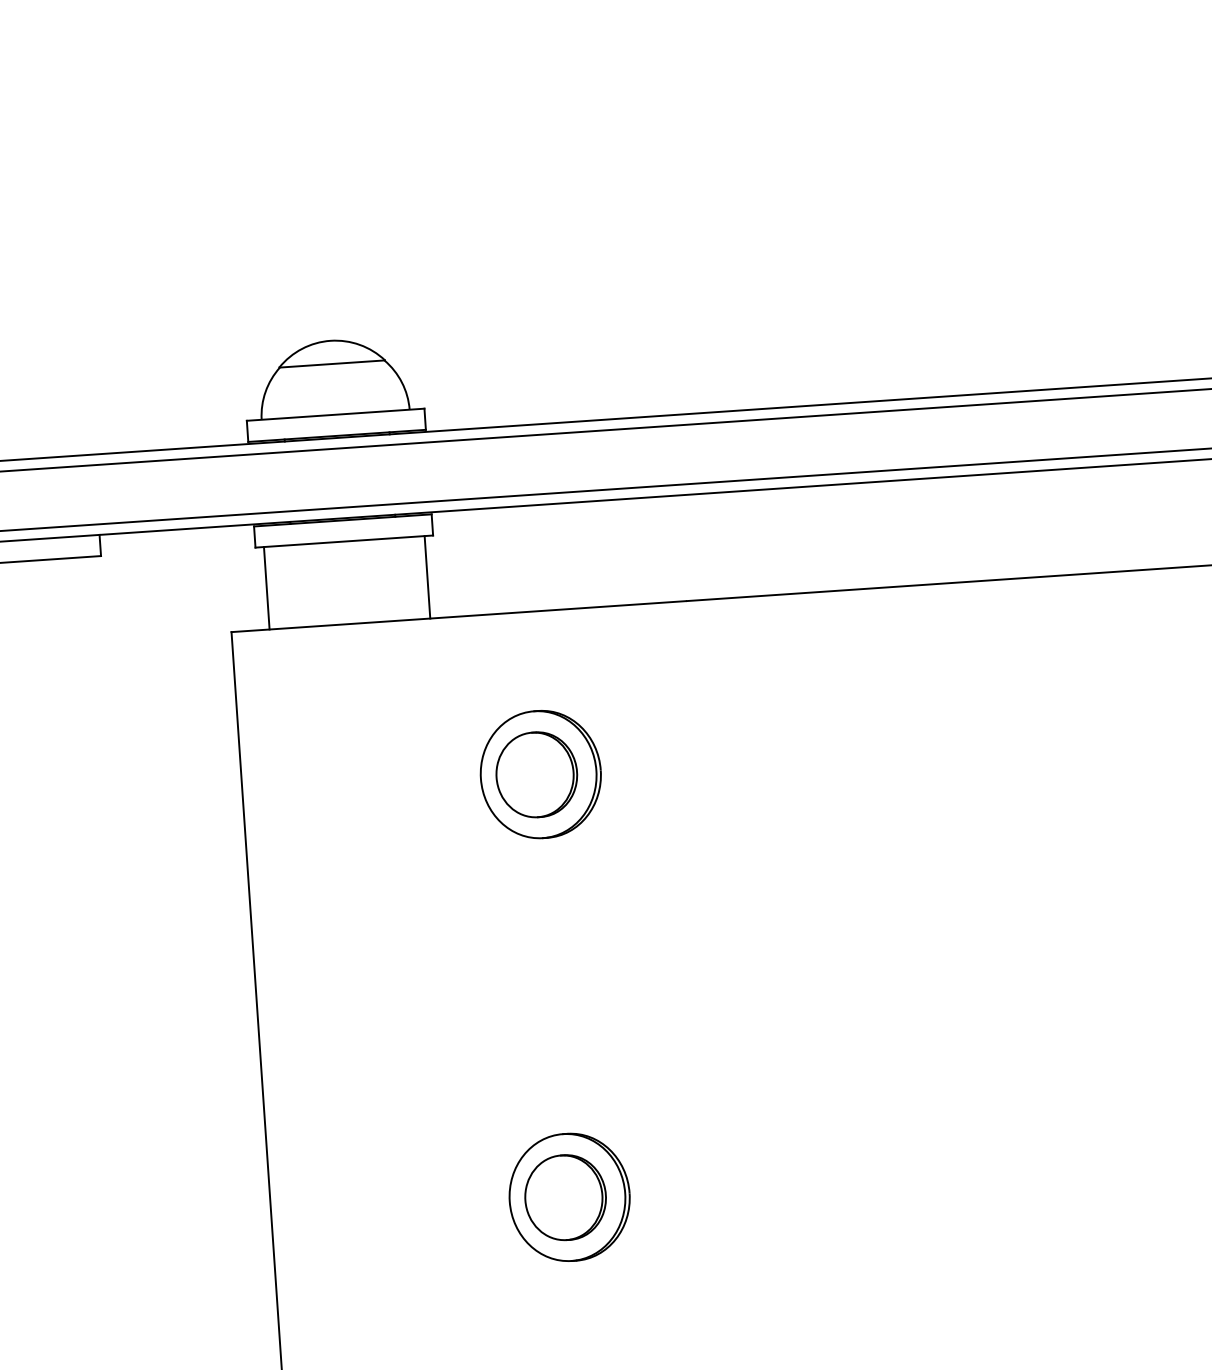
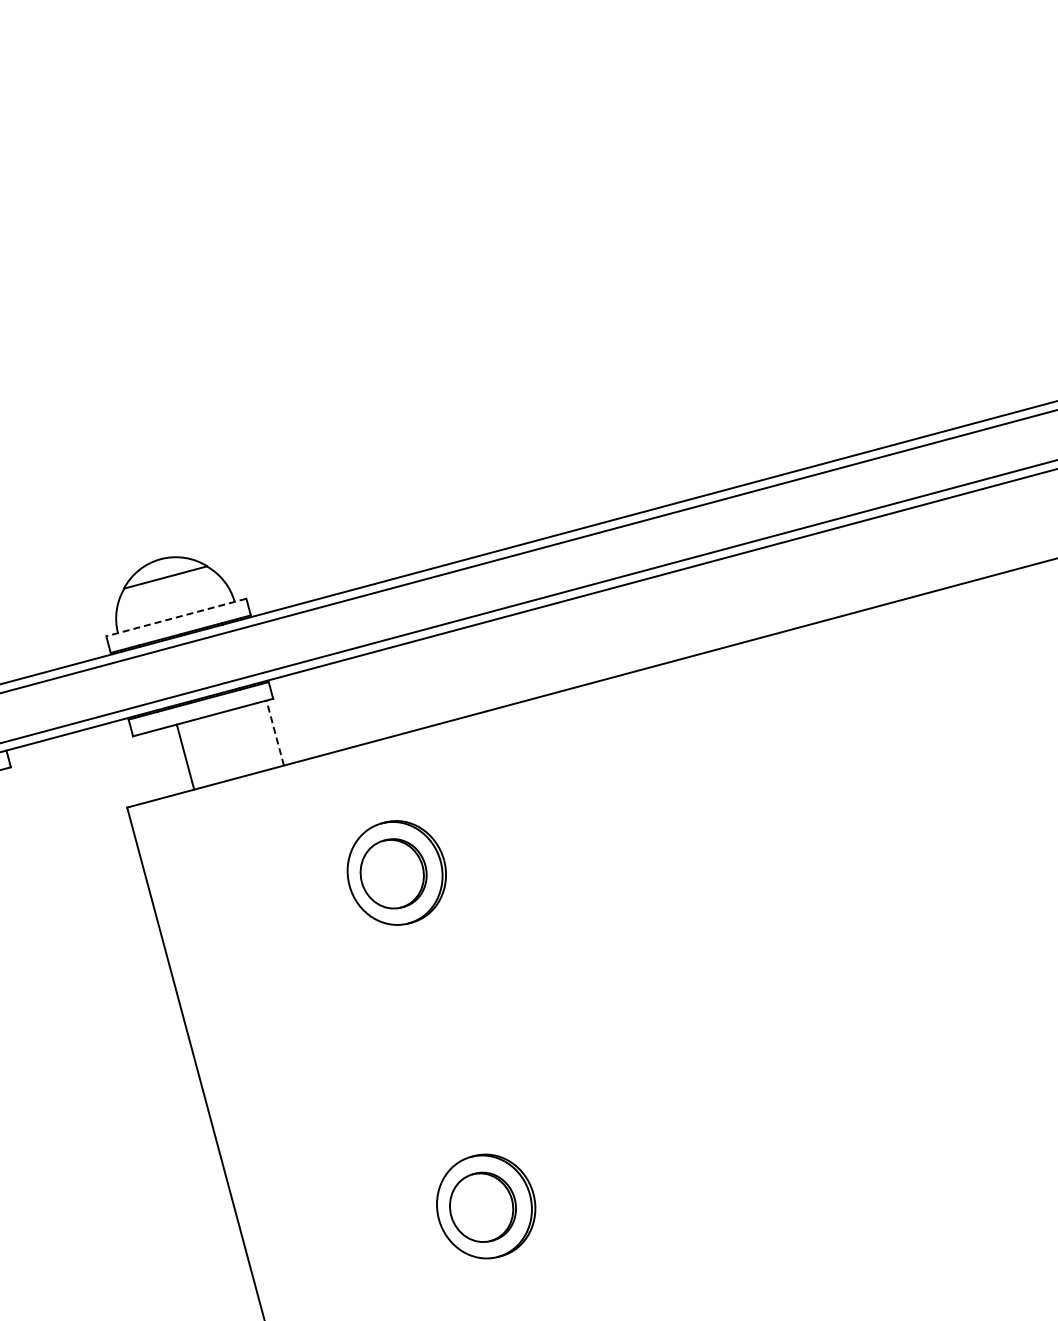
line: (335, 414) -> (176, 617), solid -> dashed
line: (427, 577) -> (275, 733), solid -> dashed
line: (266, 587) -> (185, 756), moved

